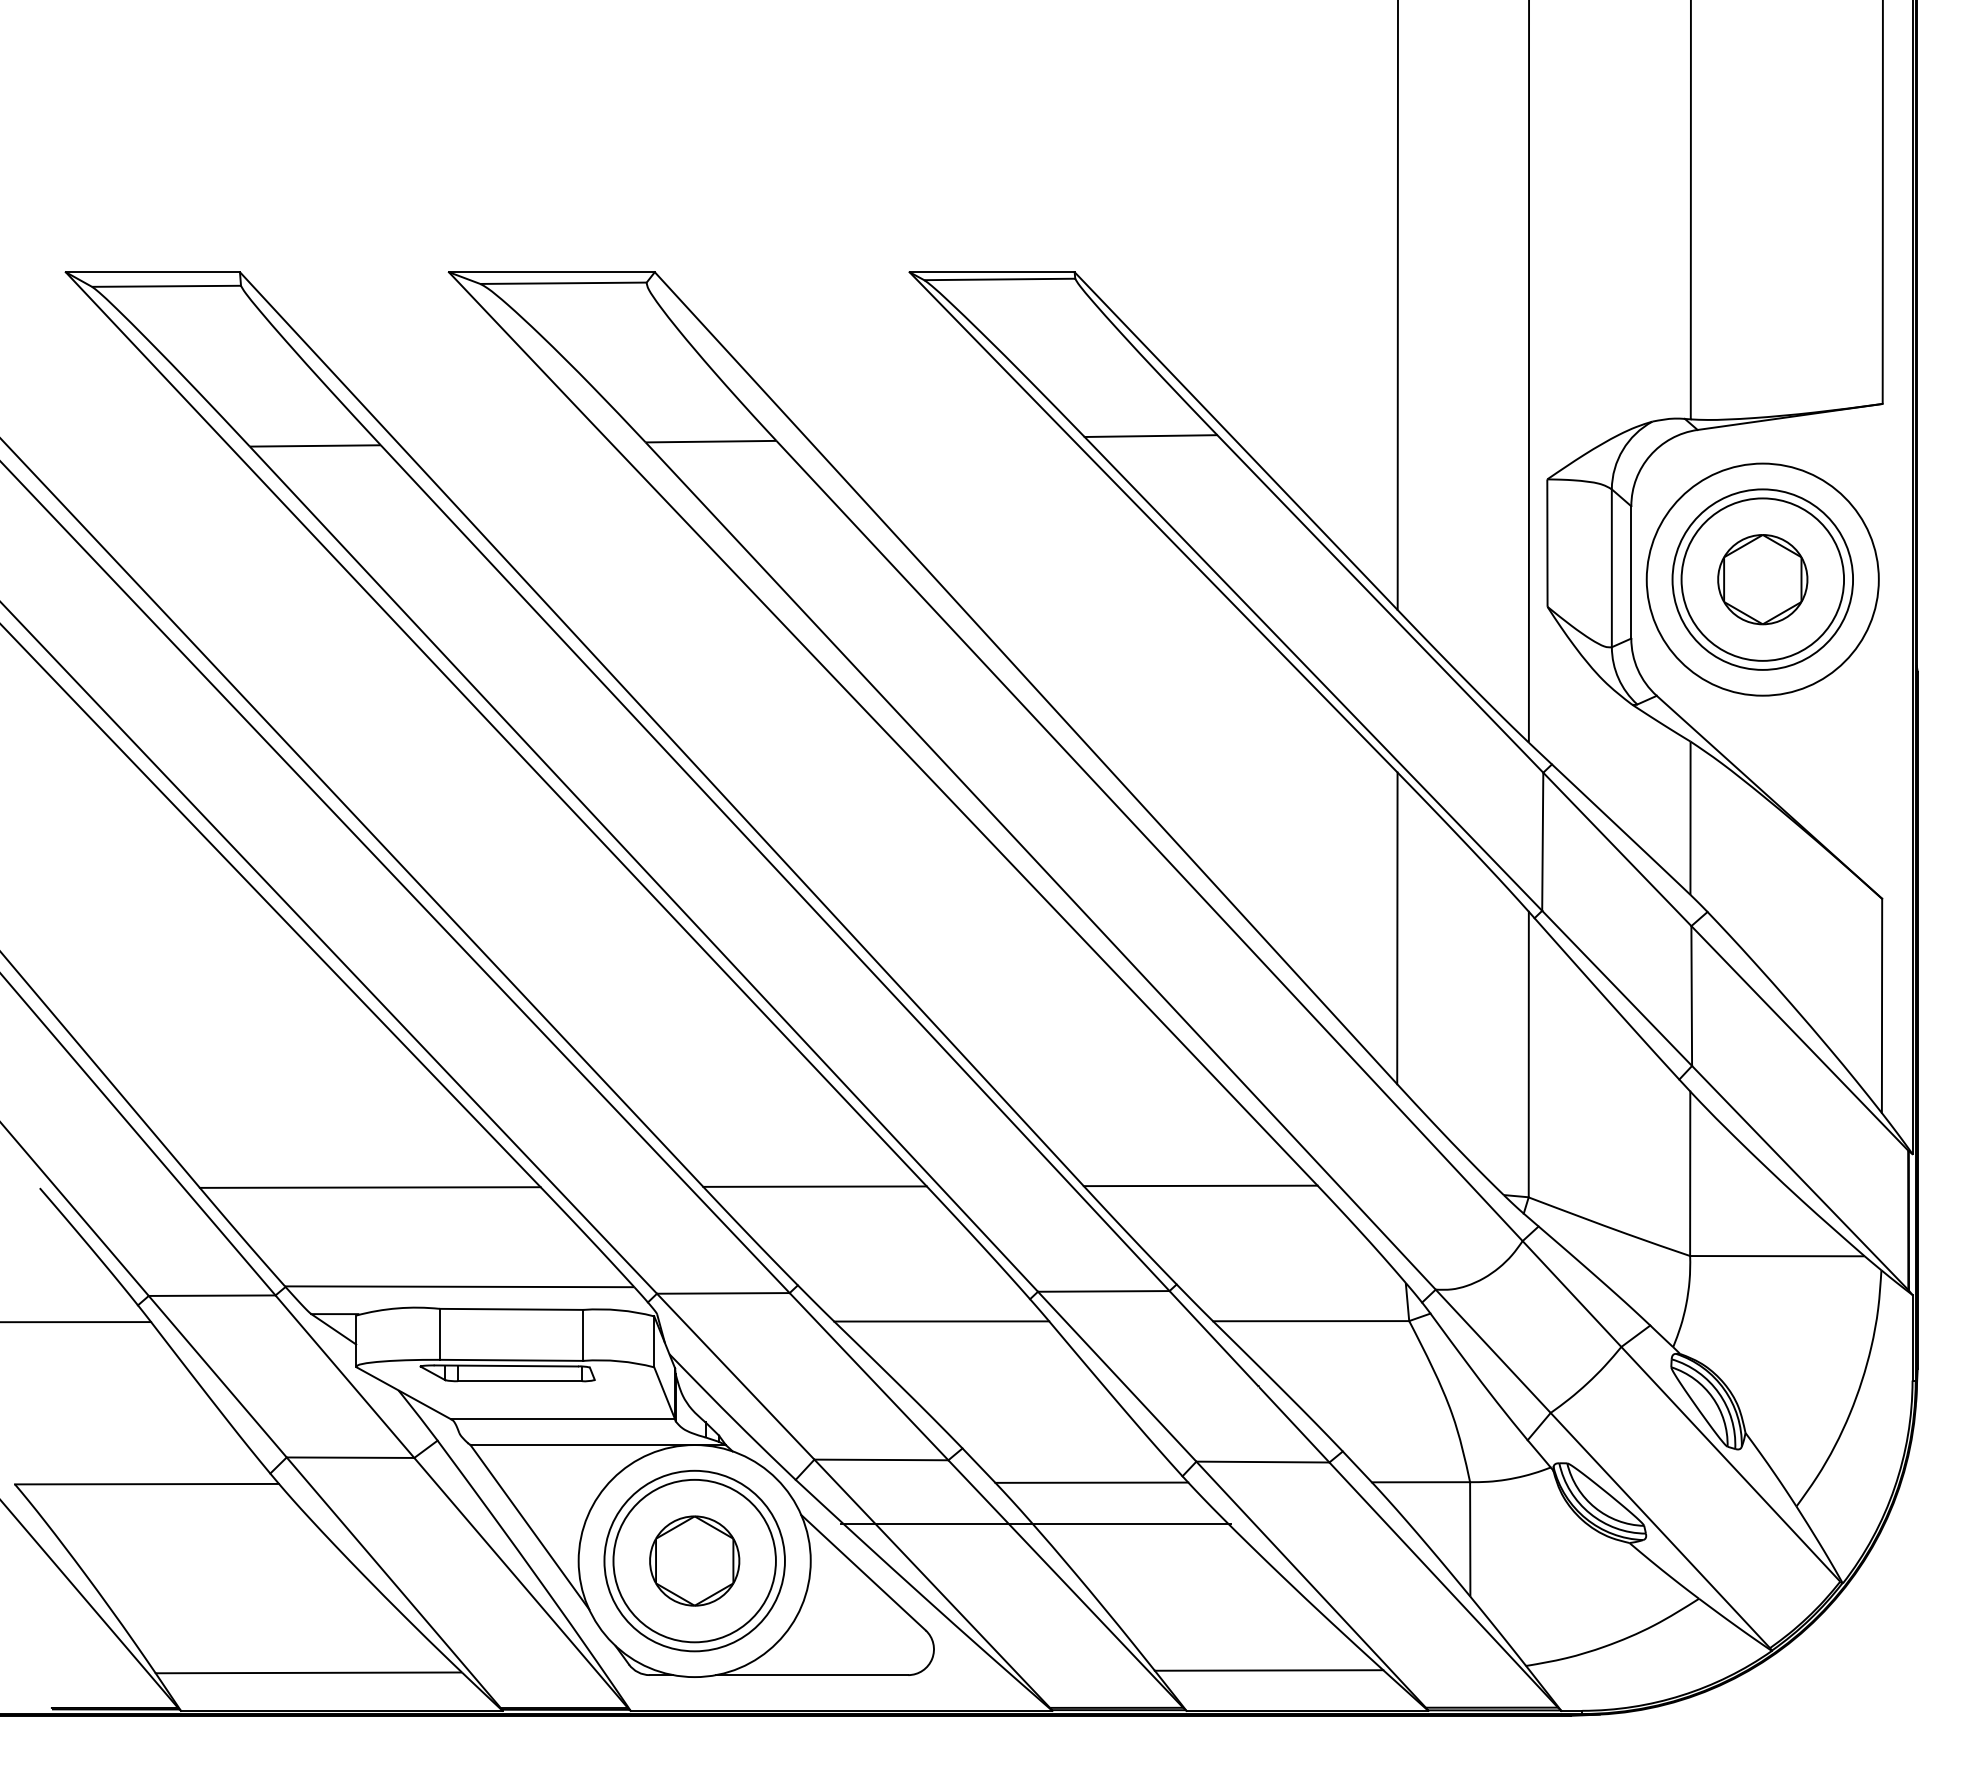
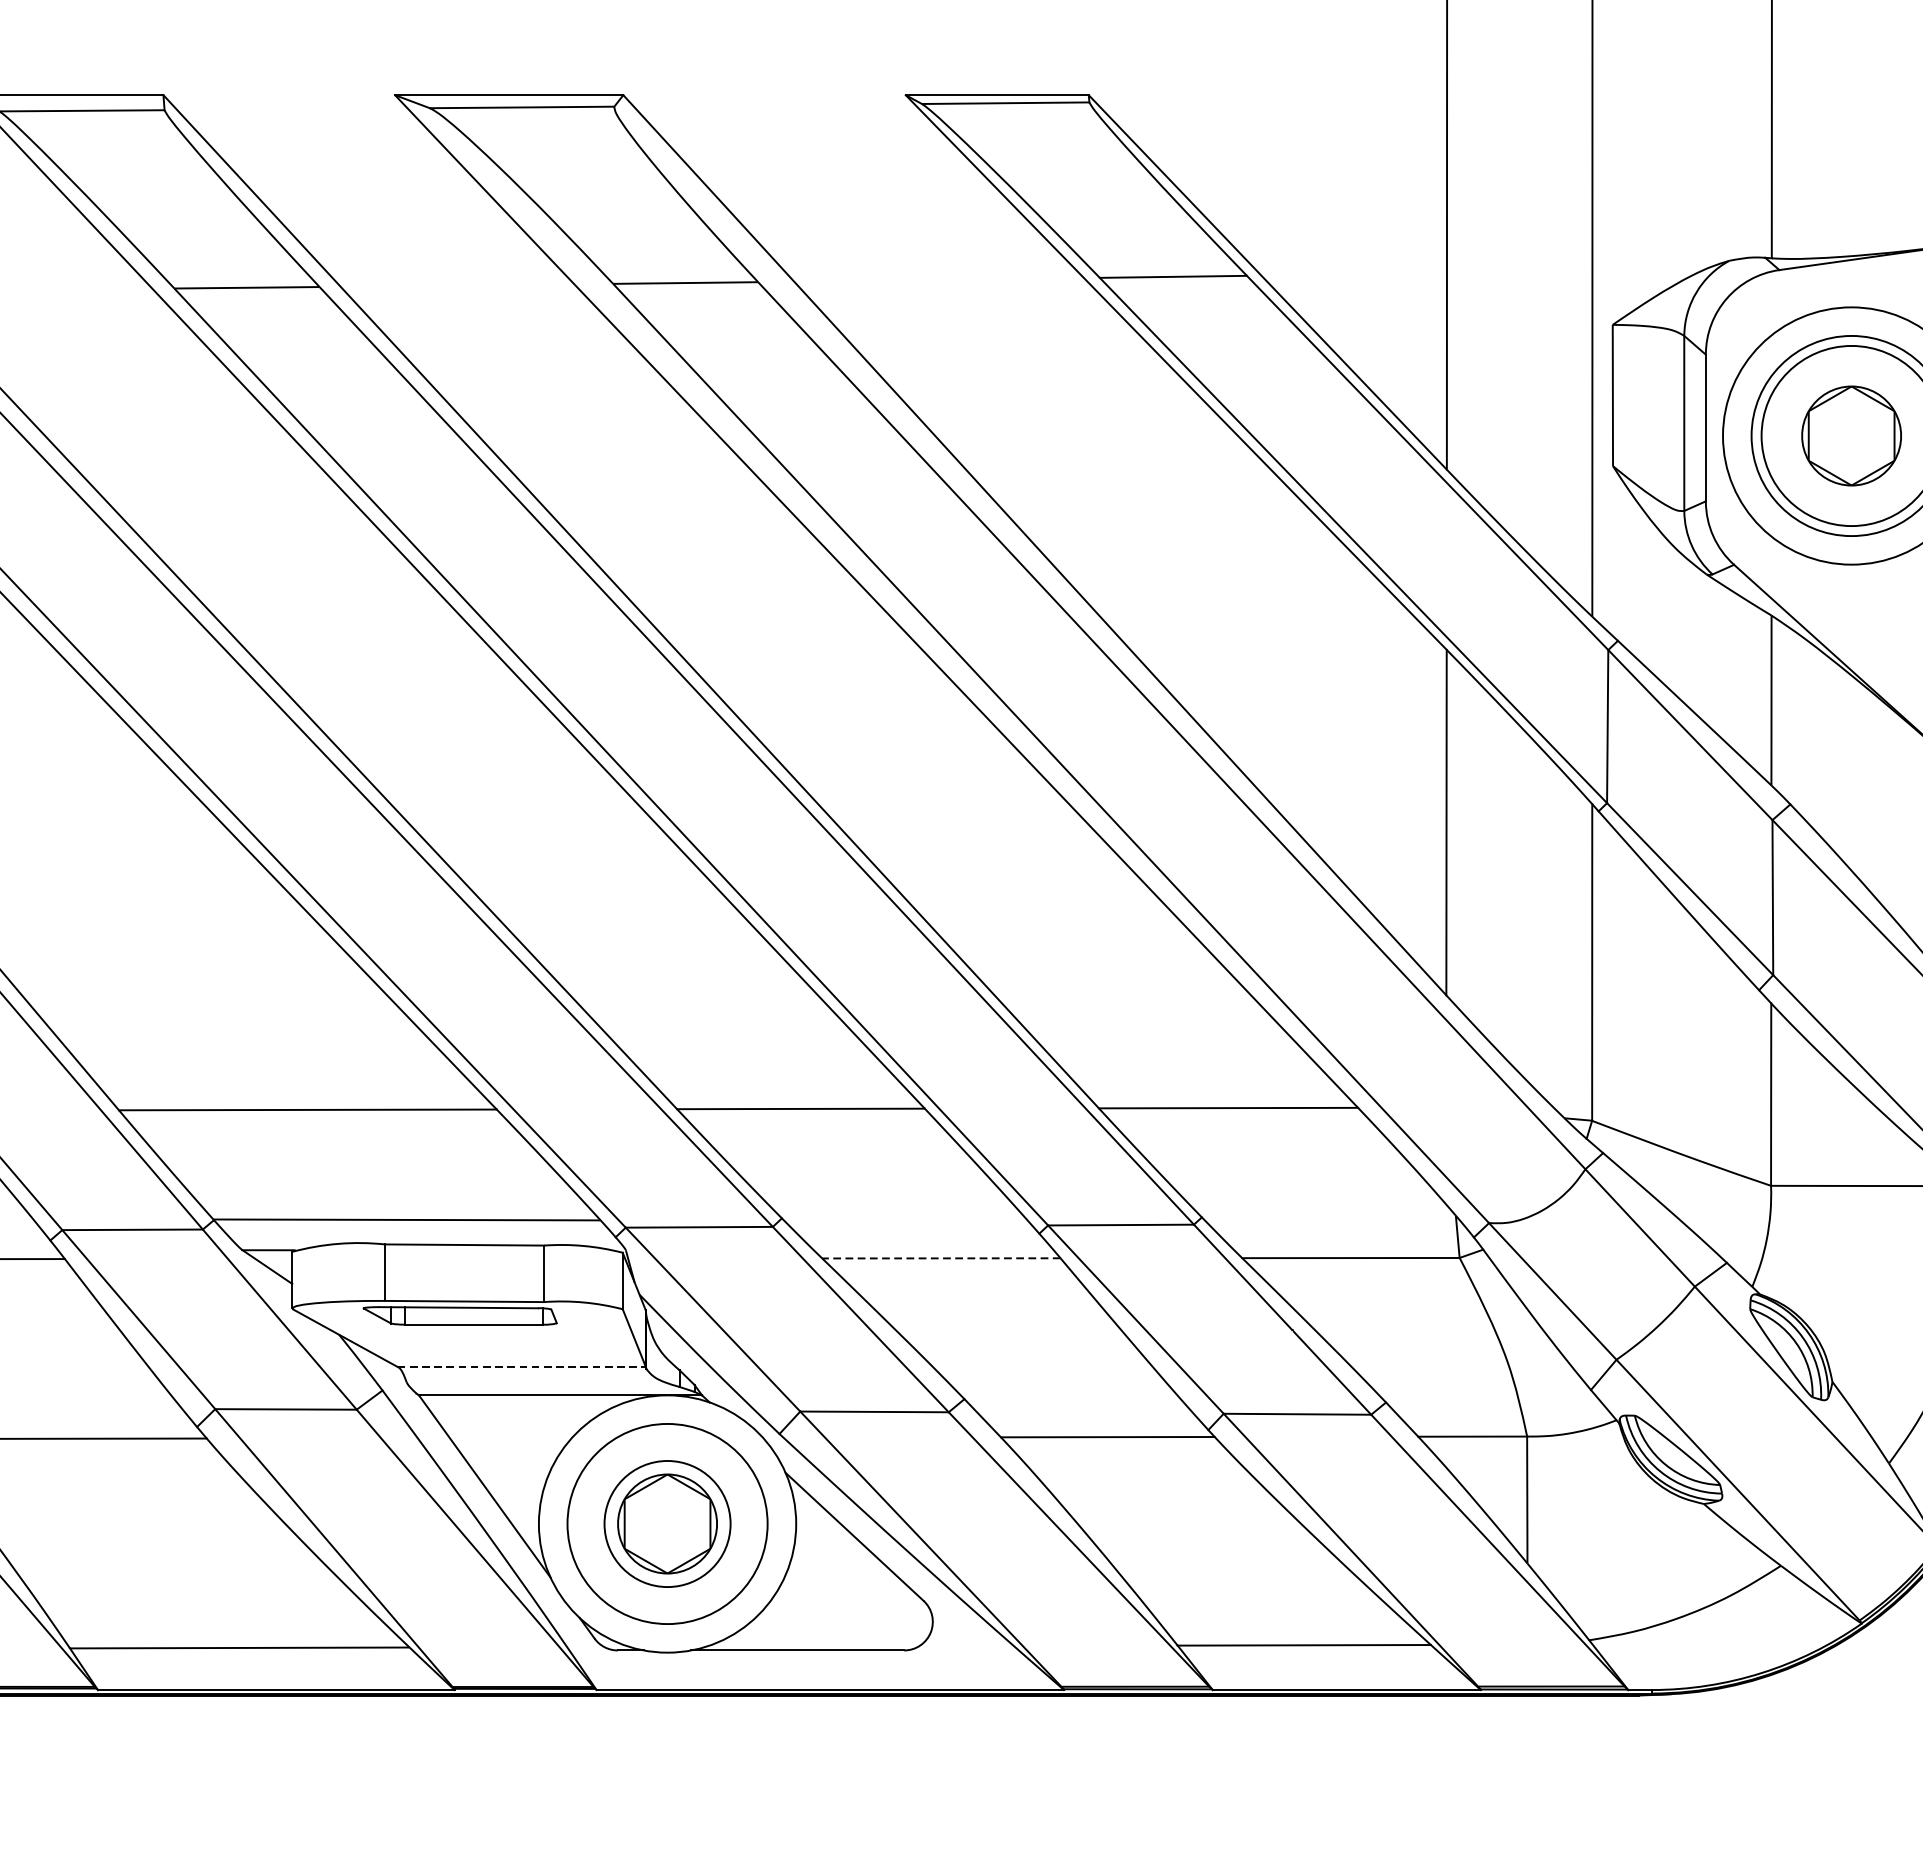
line: (941, 1321) -> (941, 1258), solid -> dashed
line: (563, 1419) -> (522, 1367), solid -> dashed
line: (1036, 1523) -> (1046, 1482), removed
circle: (694, 1560) -> (667, 1523), size x0.7

